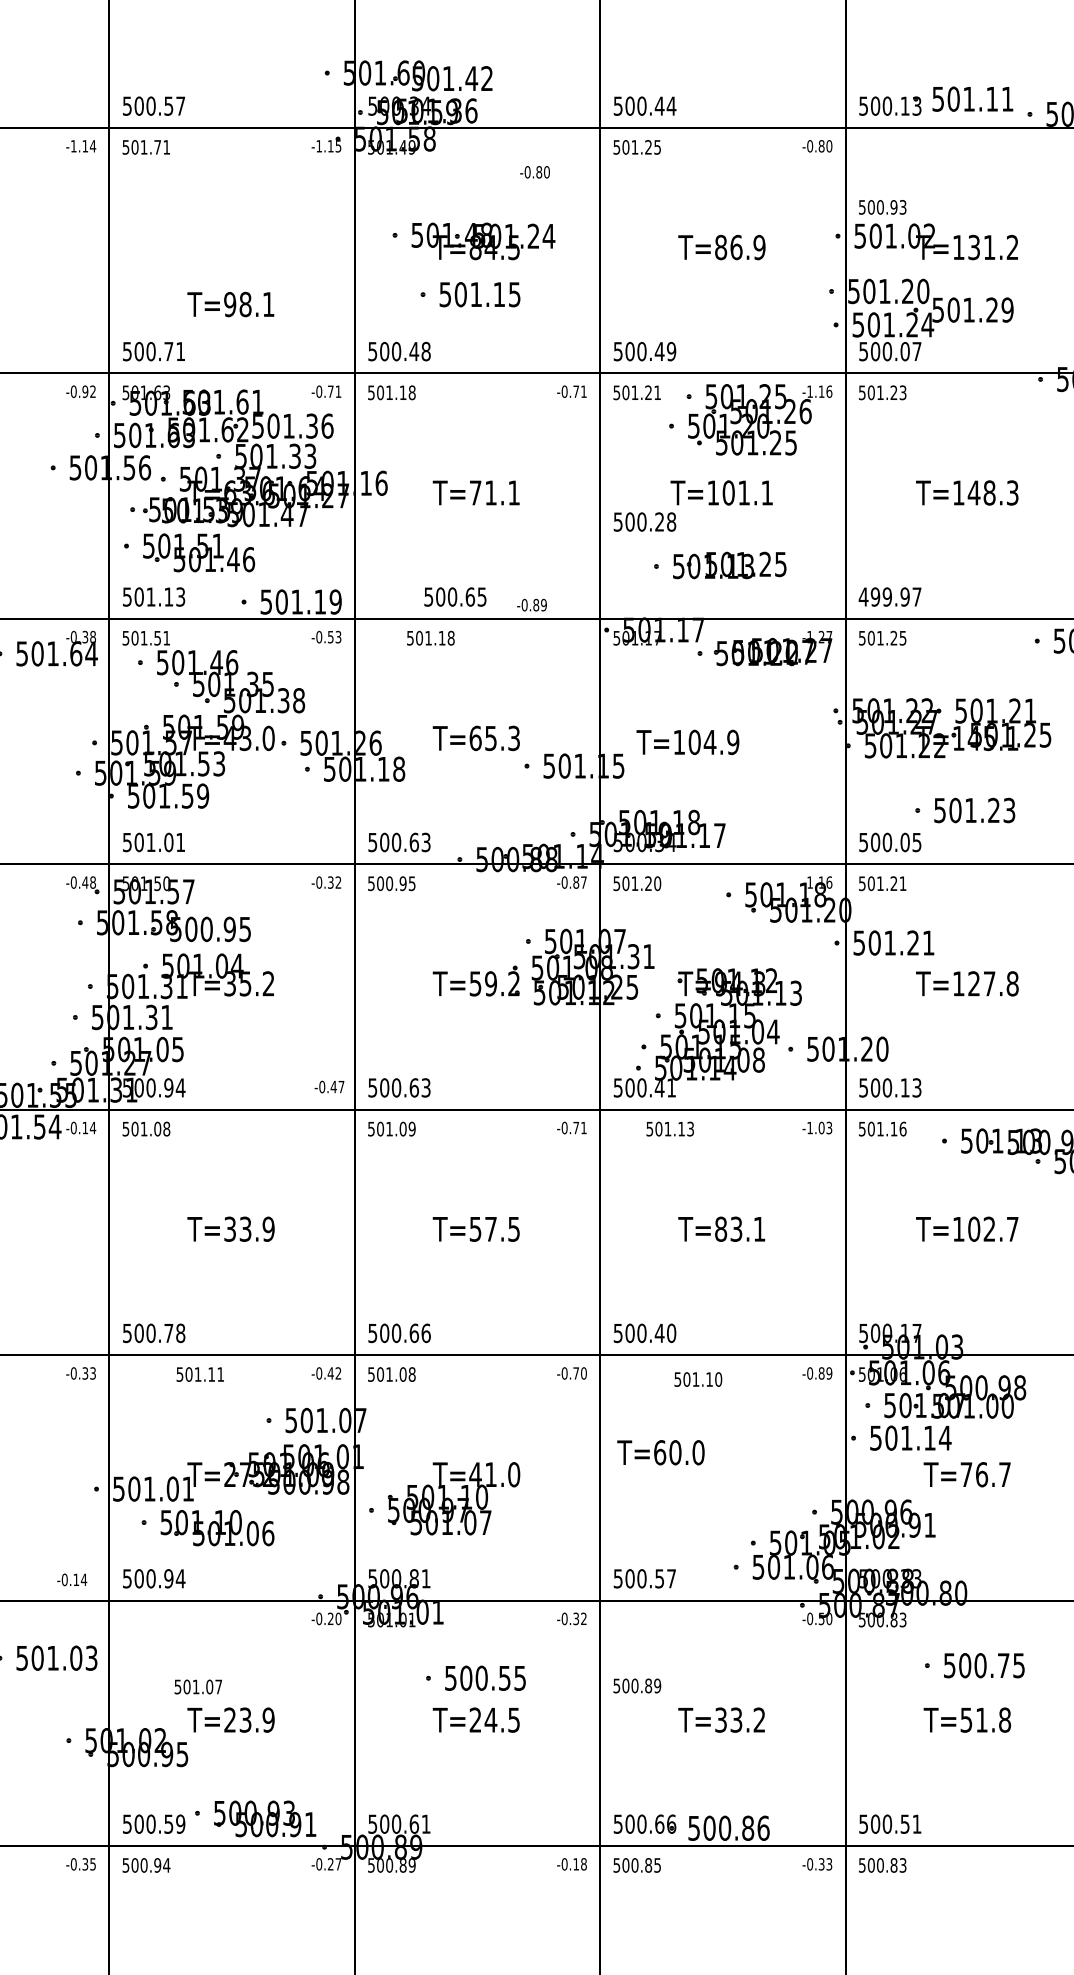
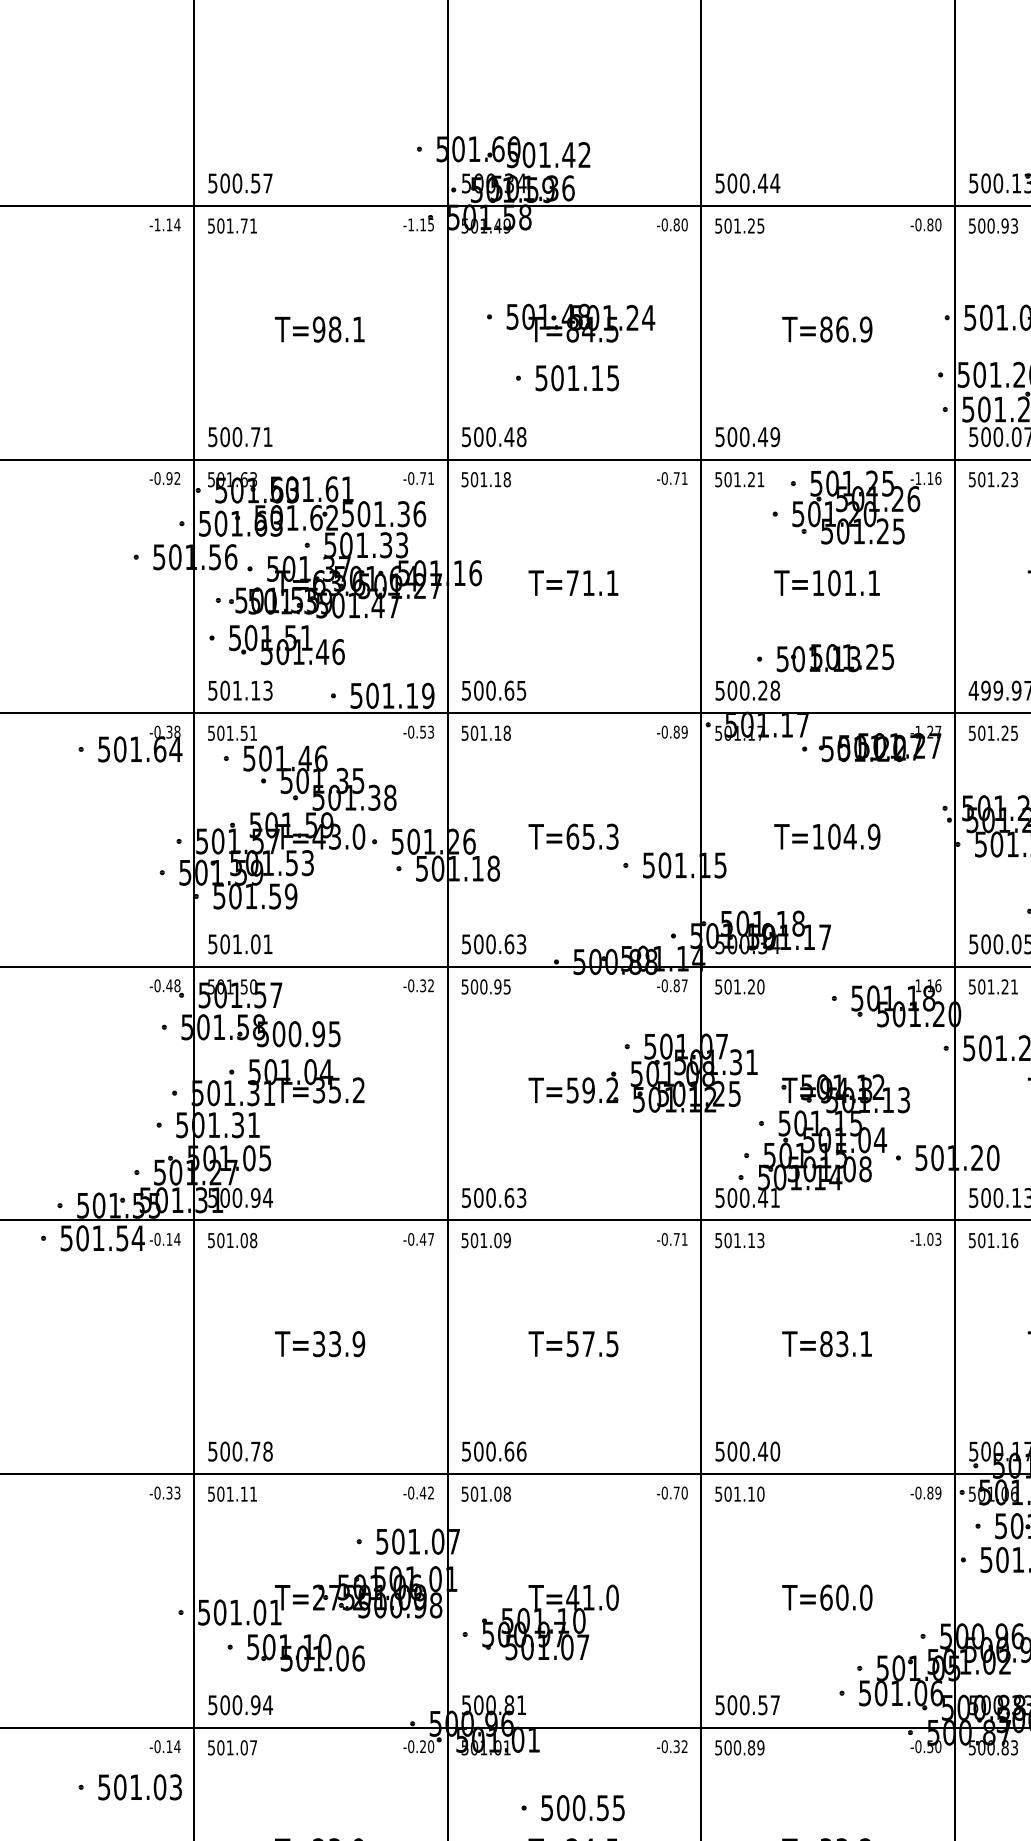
text: (534, 172) -> (671, 225), moved
text: (882, 207) -> (993, 226), moved
text: (230, 304) -> (319, 329), moved
text: (644, 521) -> (747, 690), moved
text: (455, 596) -> (494, 690), moved
text: (531, 604) -> (671, 731), moved
text: (430, 637) -> (485, 732), moved
text: (687, 742) -> (826, 836), moved
text: (329, 1086) -> (418, 1238), moved
text: (669, 1128) -> (739, 1239), moved
text: (199, 1374) -> (231, 1494), moved
text: (698, 1379) -> (740, 1494), moved
text: (660, 1452) -> (826, 1597), moved
text: (72, 1579) -> (165, 1746), moved
text: (637, 1685) -> (740, 1747), moved
text: (198, 1686) -> (232, 1747), moved

